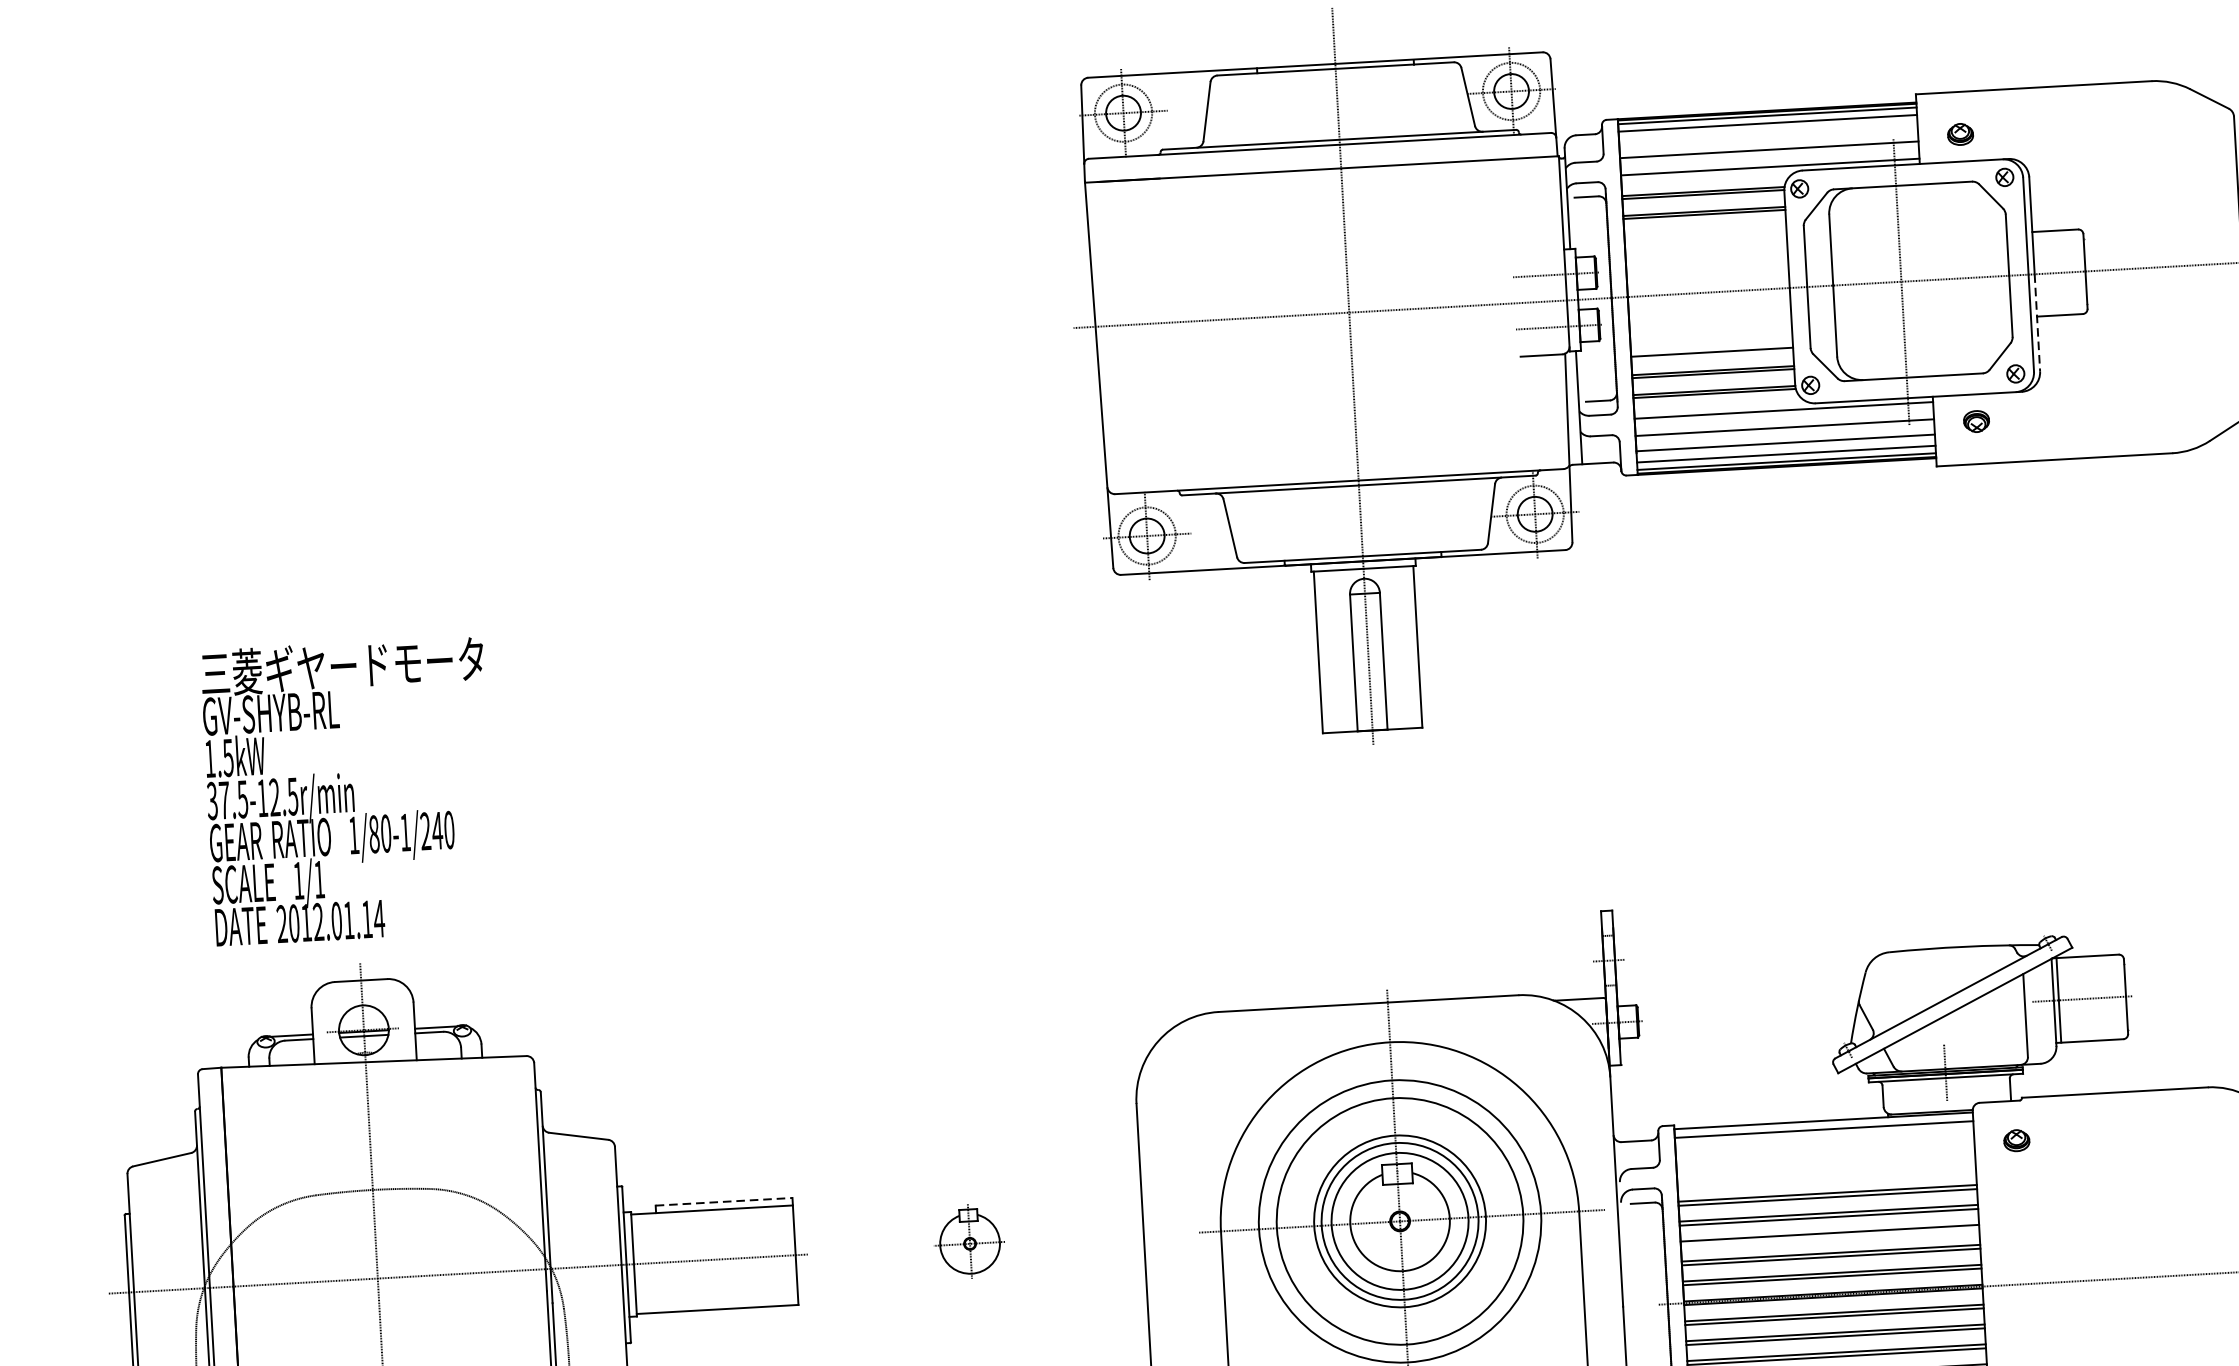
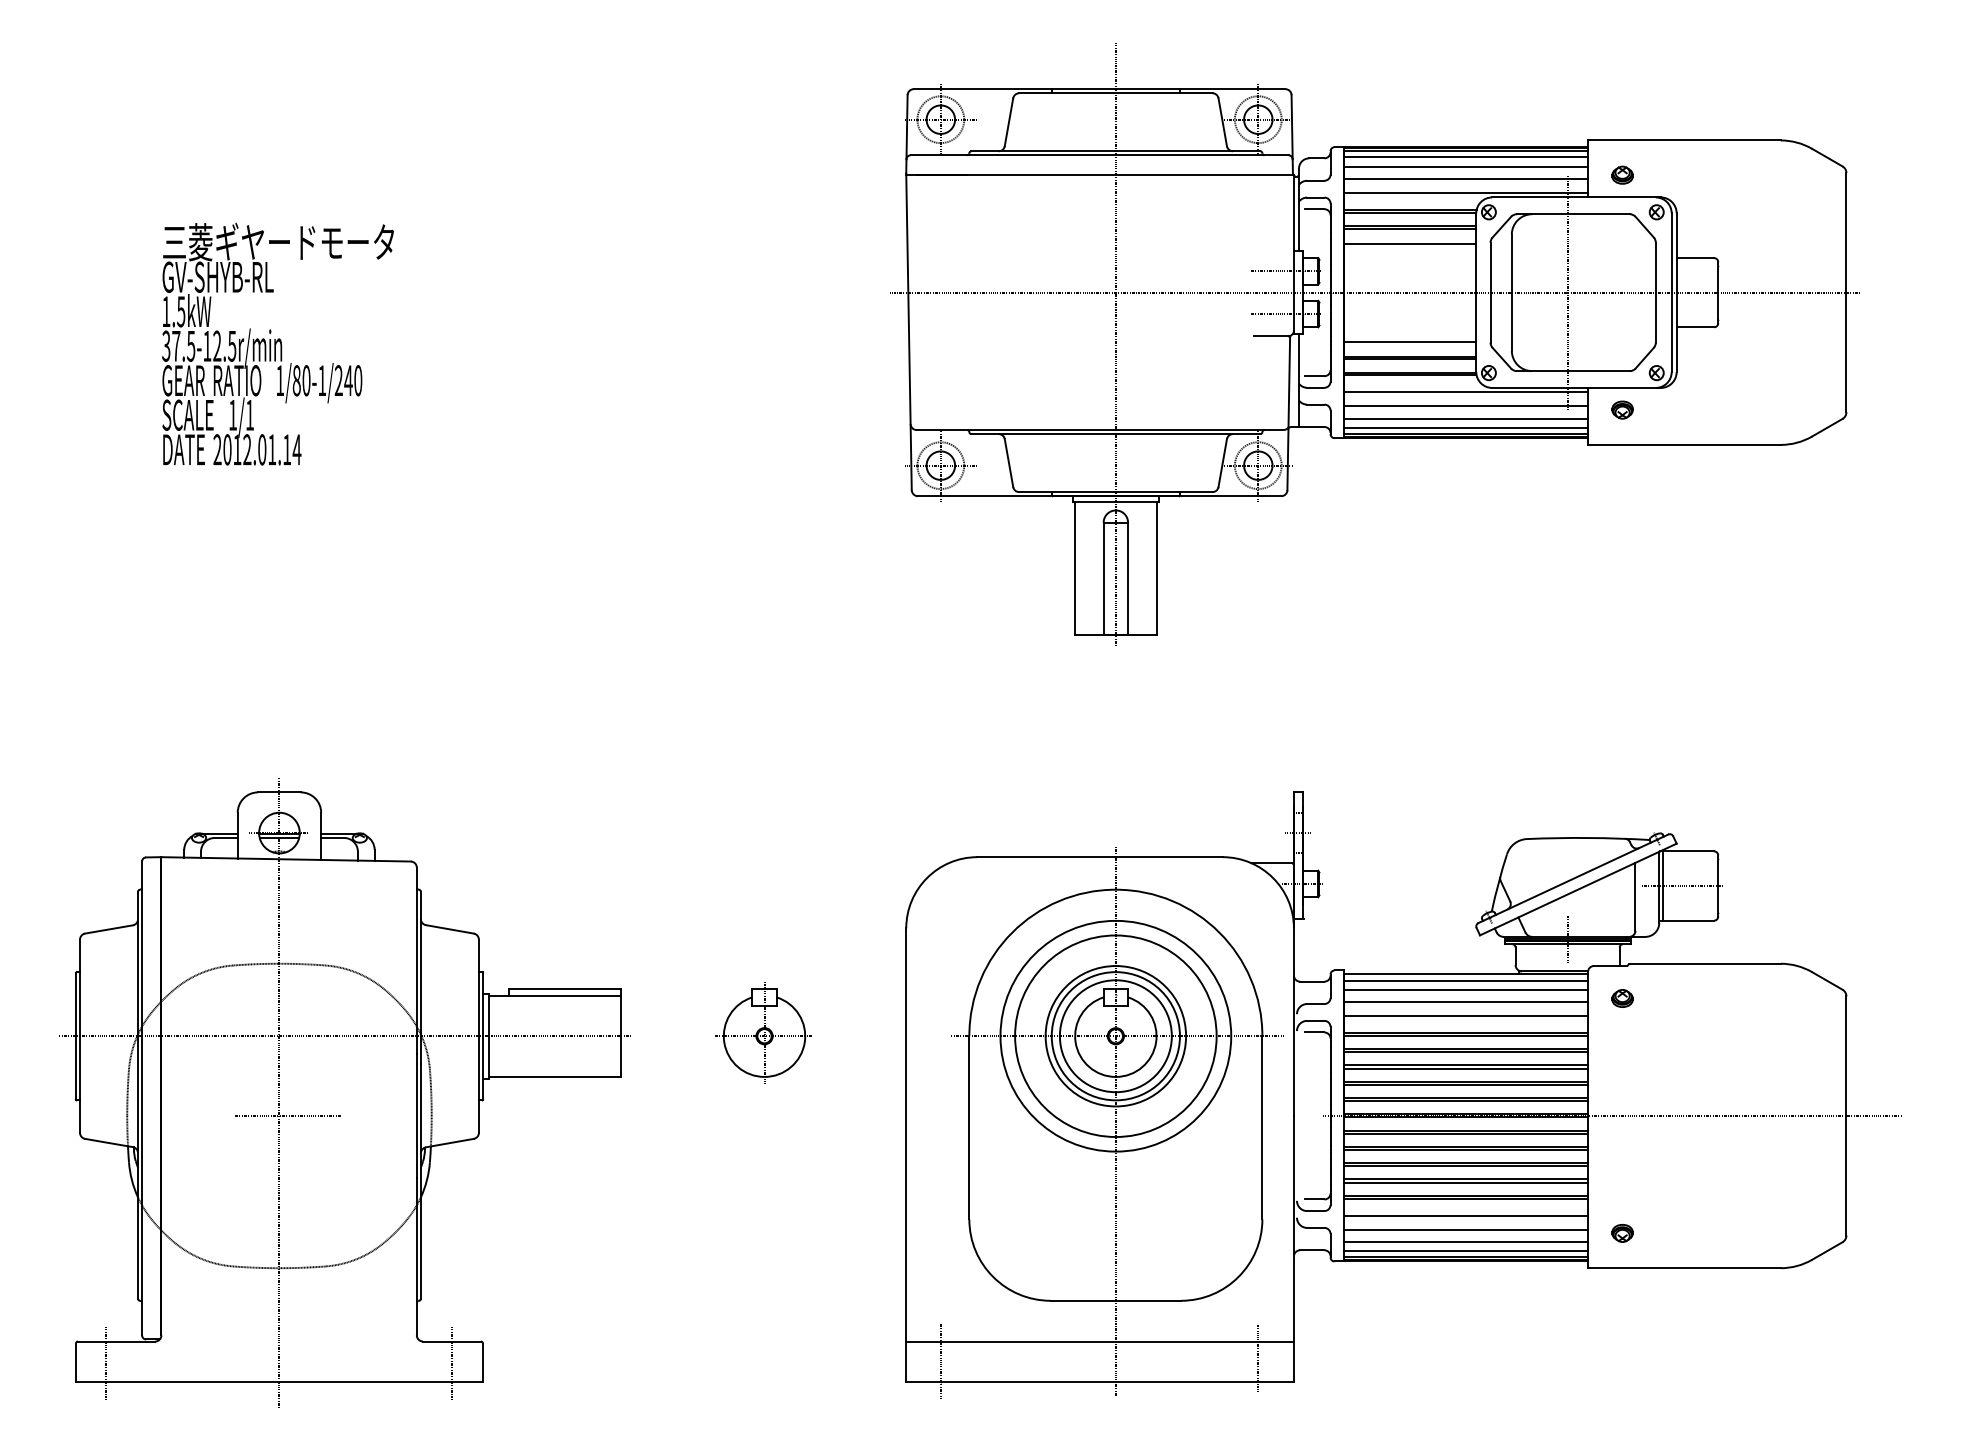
line: (1767, 134) -> (1465, 166), added
line: (1704, 232) -> (1409, 243), added
line: (2037, 322) -> (1676, 332), dashed -> solid
text: (348, 790) -> (277, 343), moved
line: (1824, 1140) -> (1465, 989), added
line: (1825, 1156) -> (1465, 1002), added
line: (1826, 1173) -> (1465, 1016), added
line: (724, 1201) -> (565, 989), dashed -> solid
line: (1829, 1236) -> (1465, 1068), added
part: (969, 1240) -> (763, 1032), size x1.67

